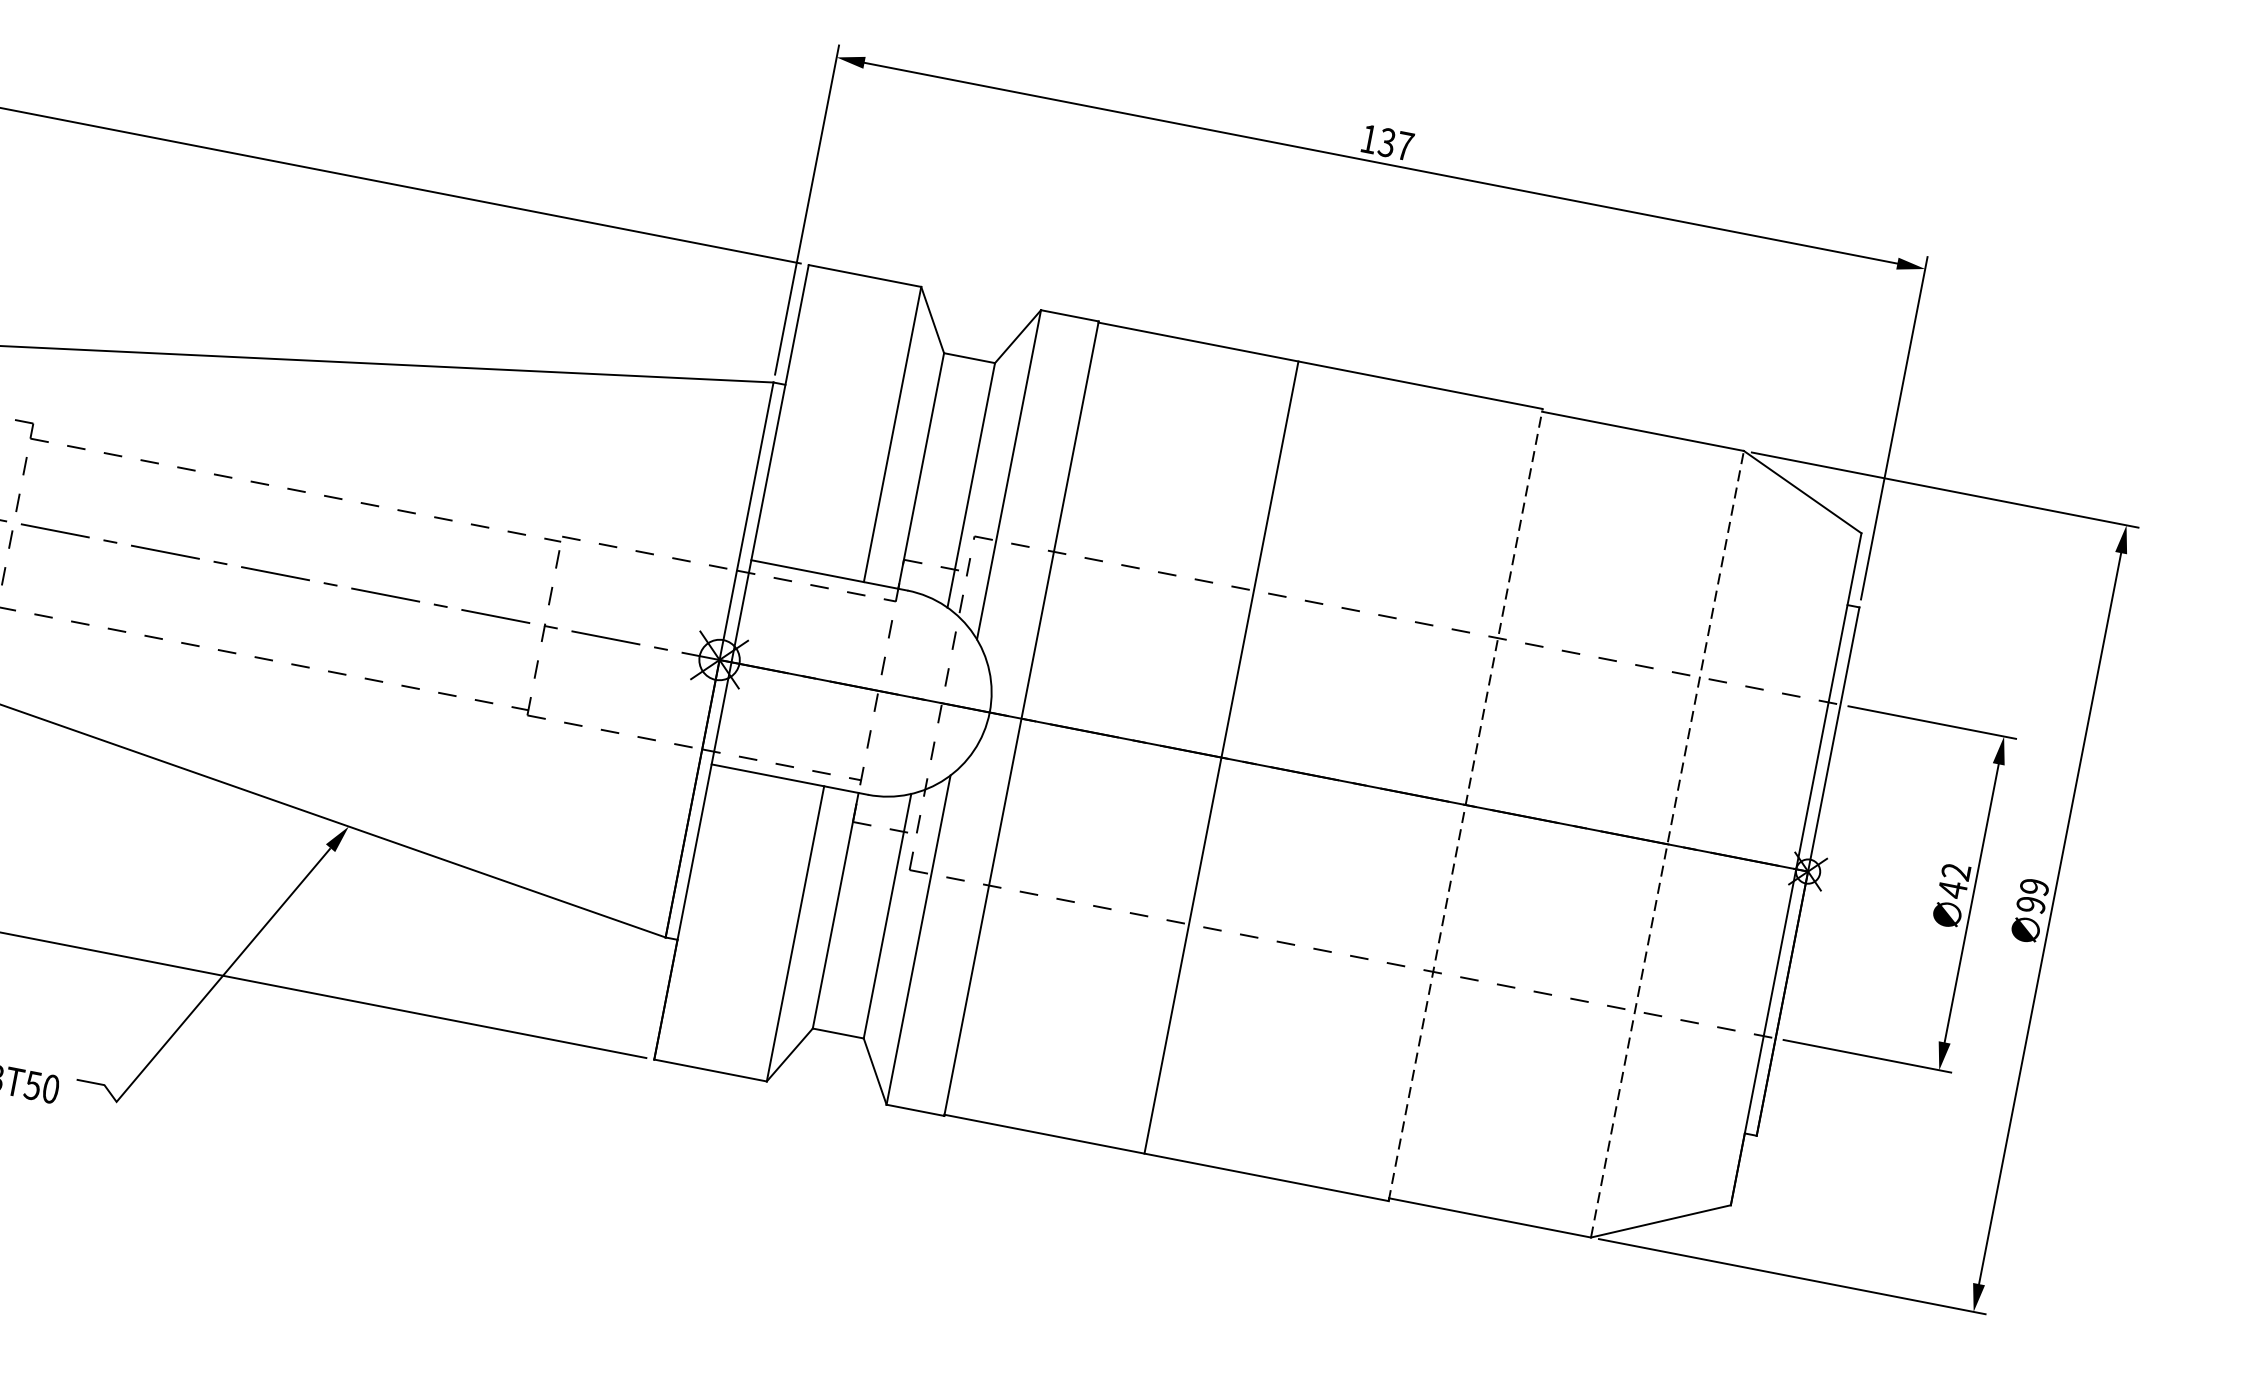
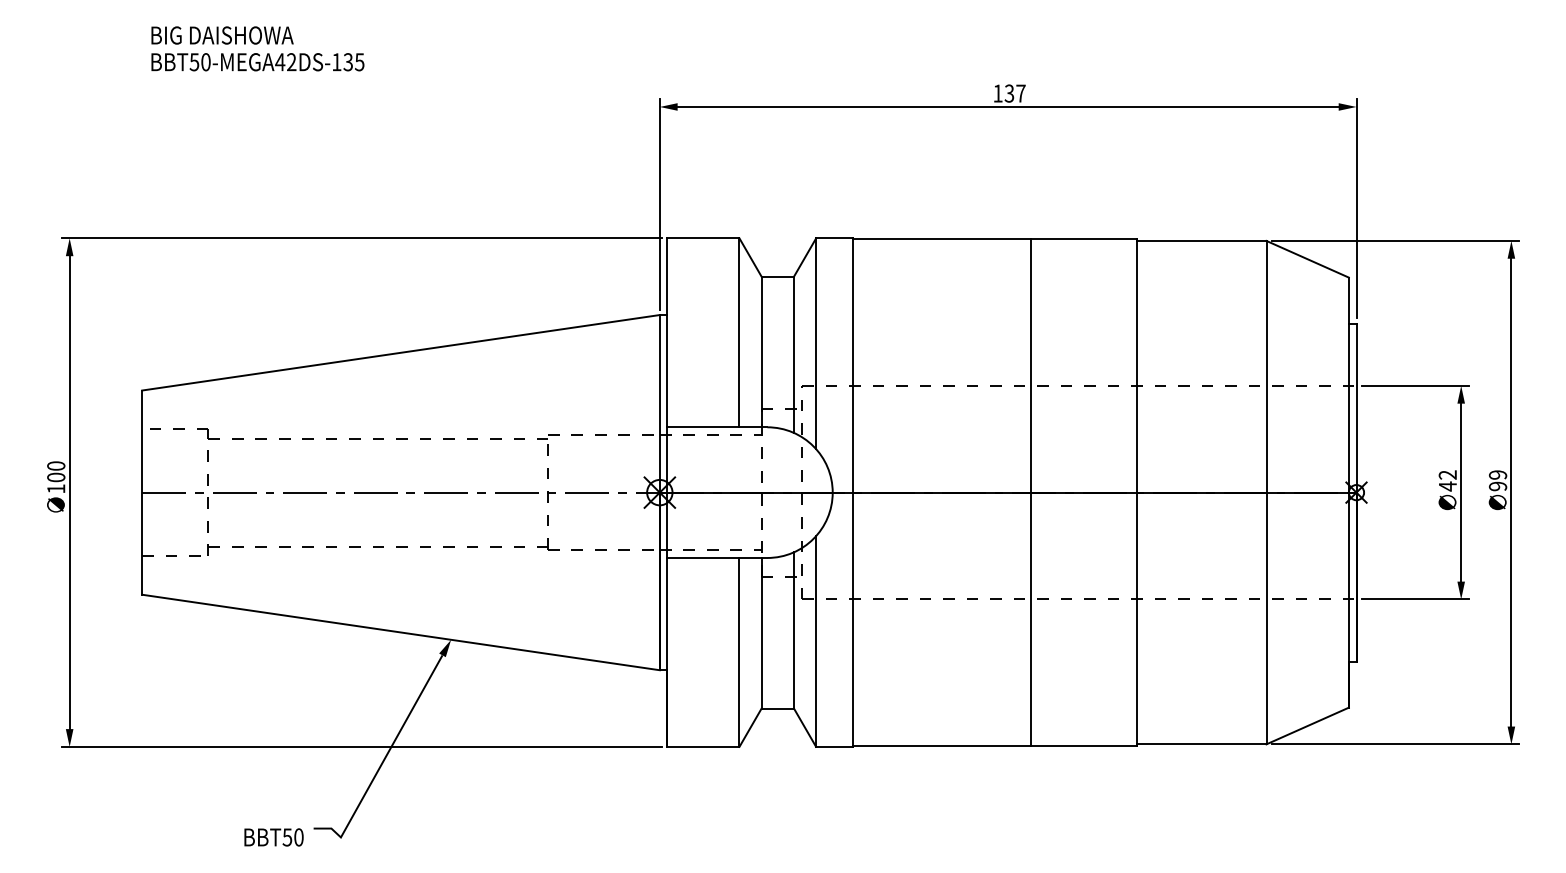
line: (1222, 757) -> (1031, 492), moved
line: (1465, 804) -> (1137, 492), dashed -> solid
line: (1667, 844) -> (1266, 492), dashed -> solid

